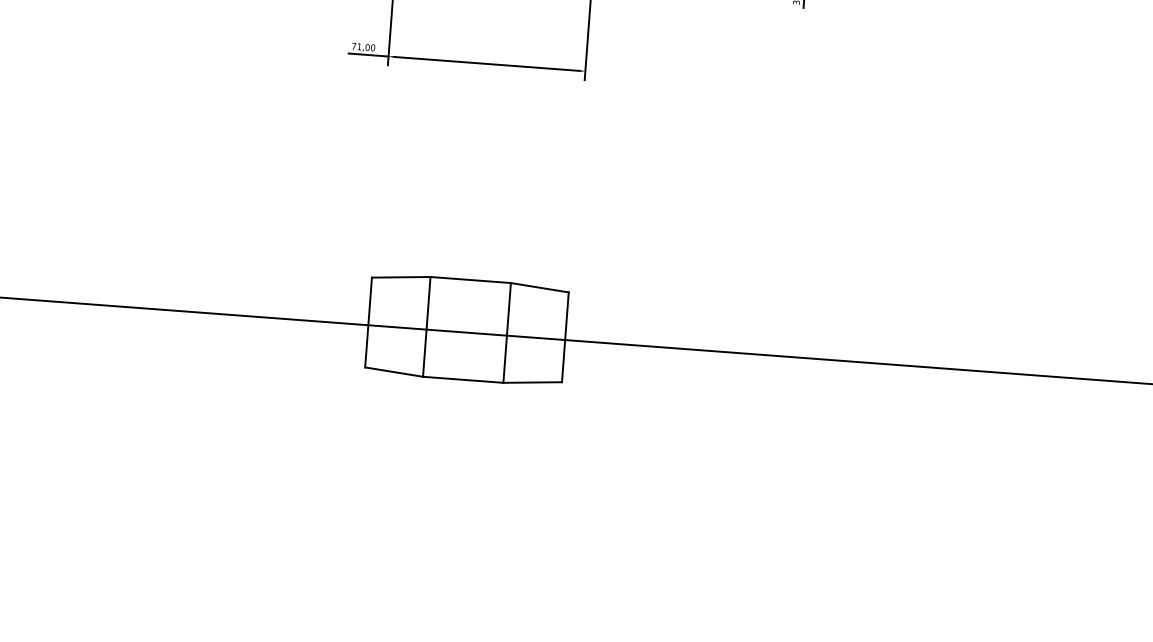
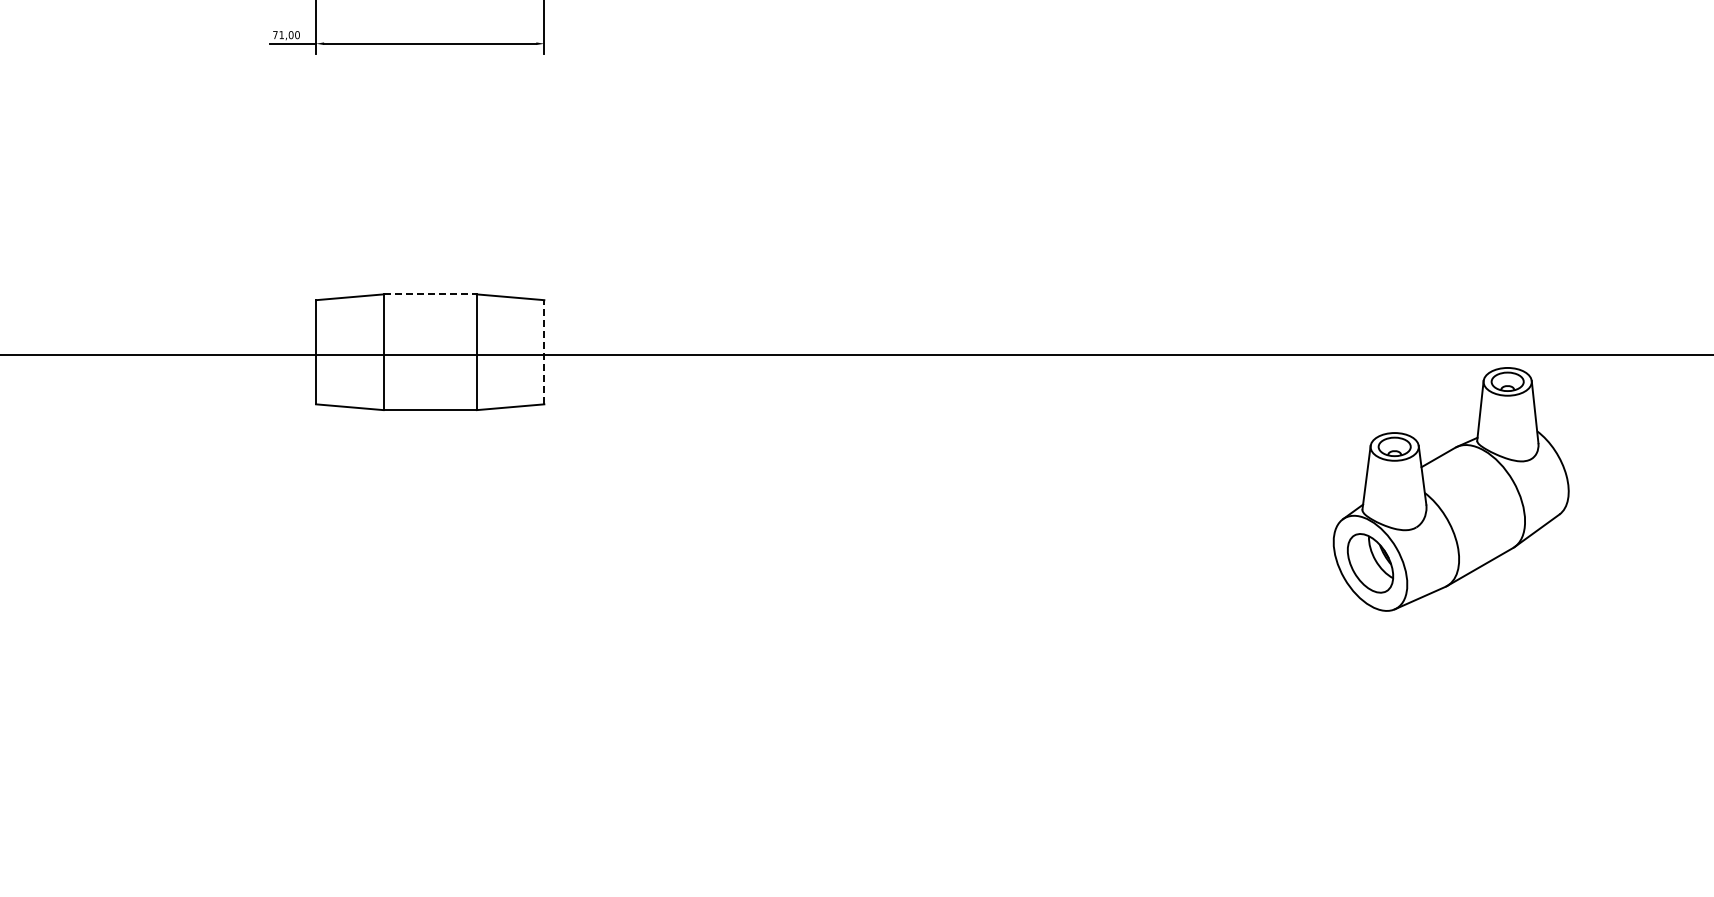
line: (470, 280) -> (430, 294), solid -> dashed
line: (565, 336) -> (544, 351), solid -> dashed

